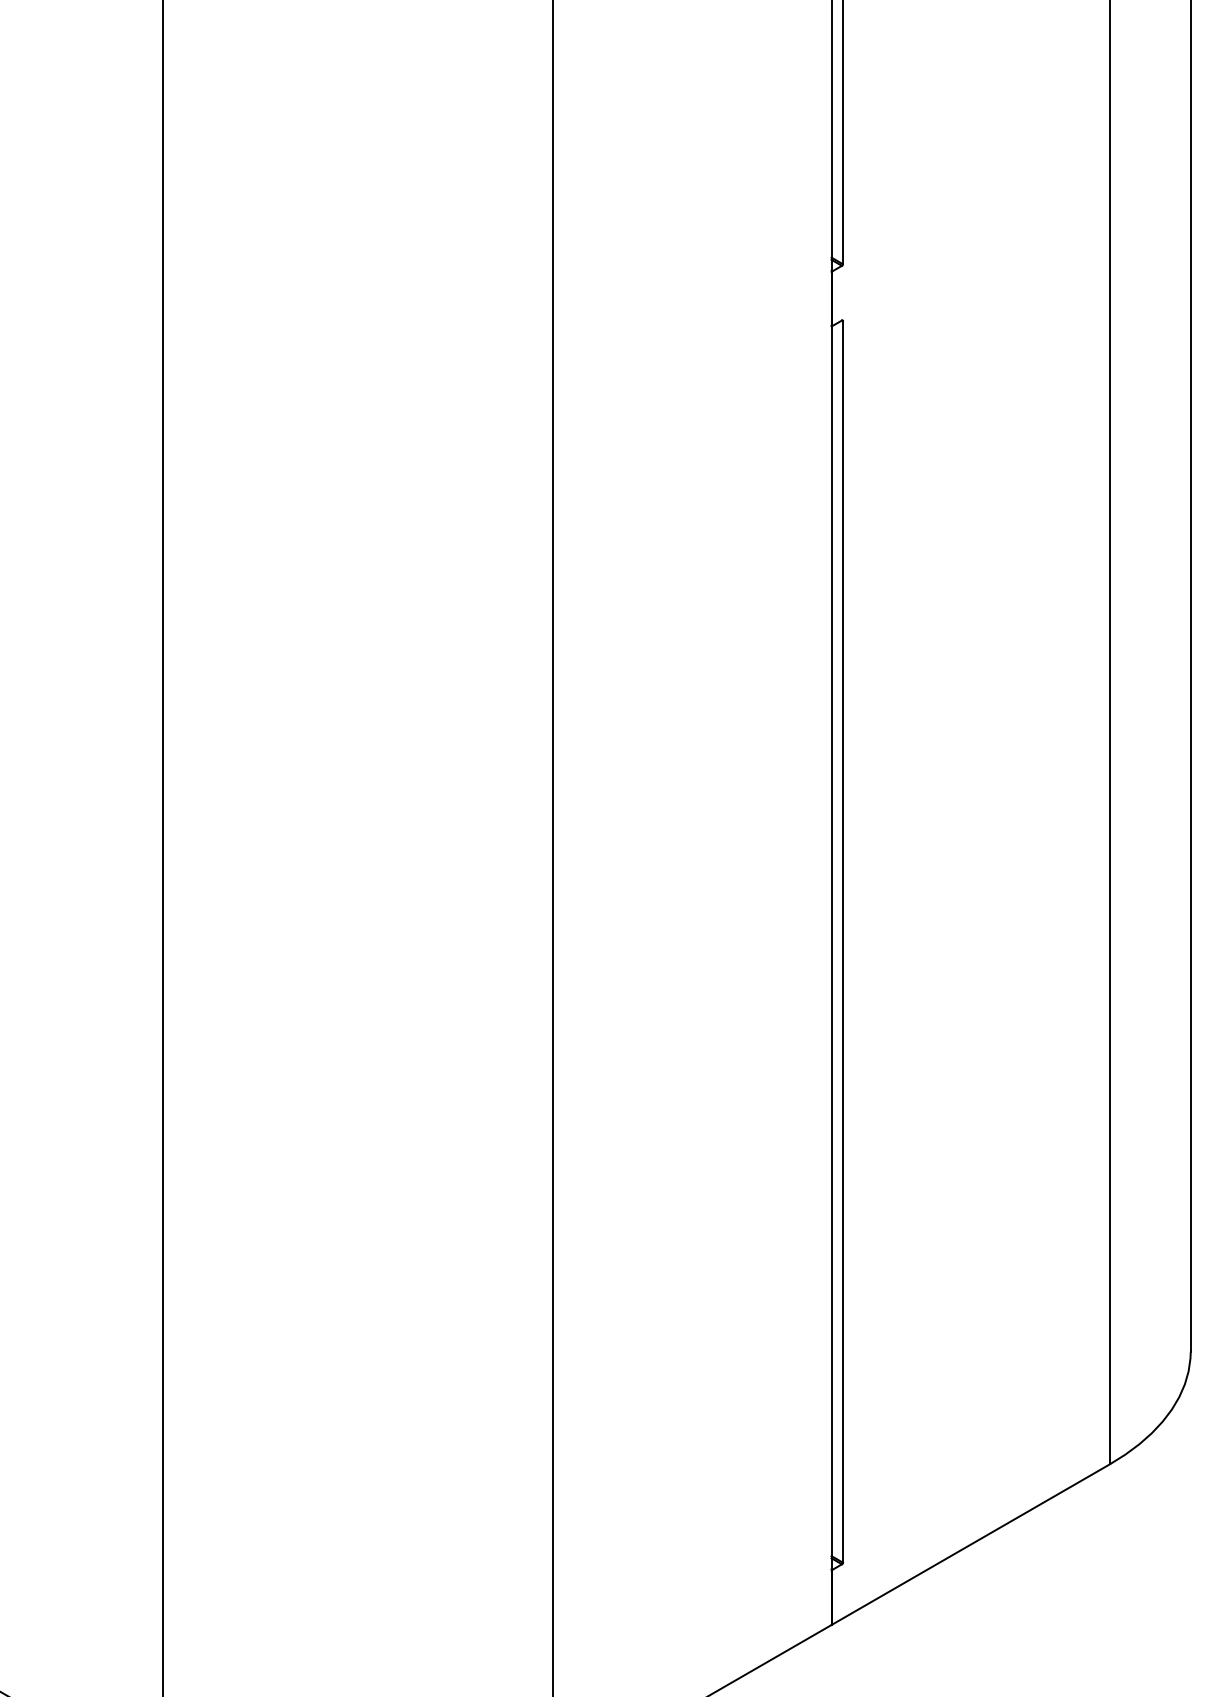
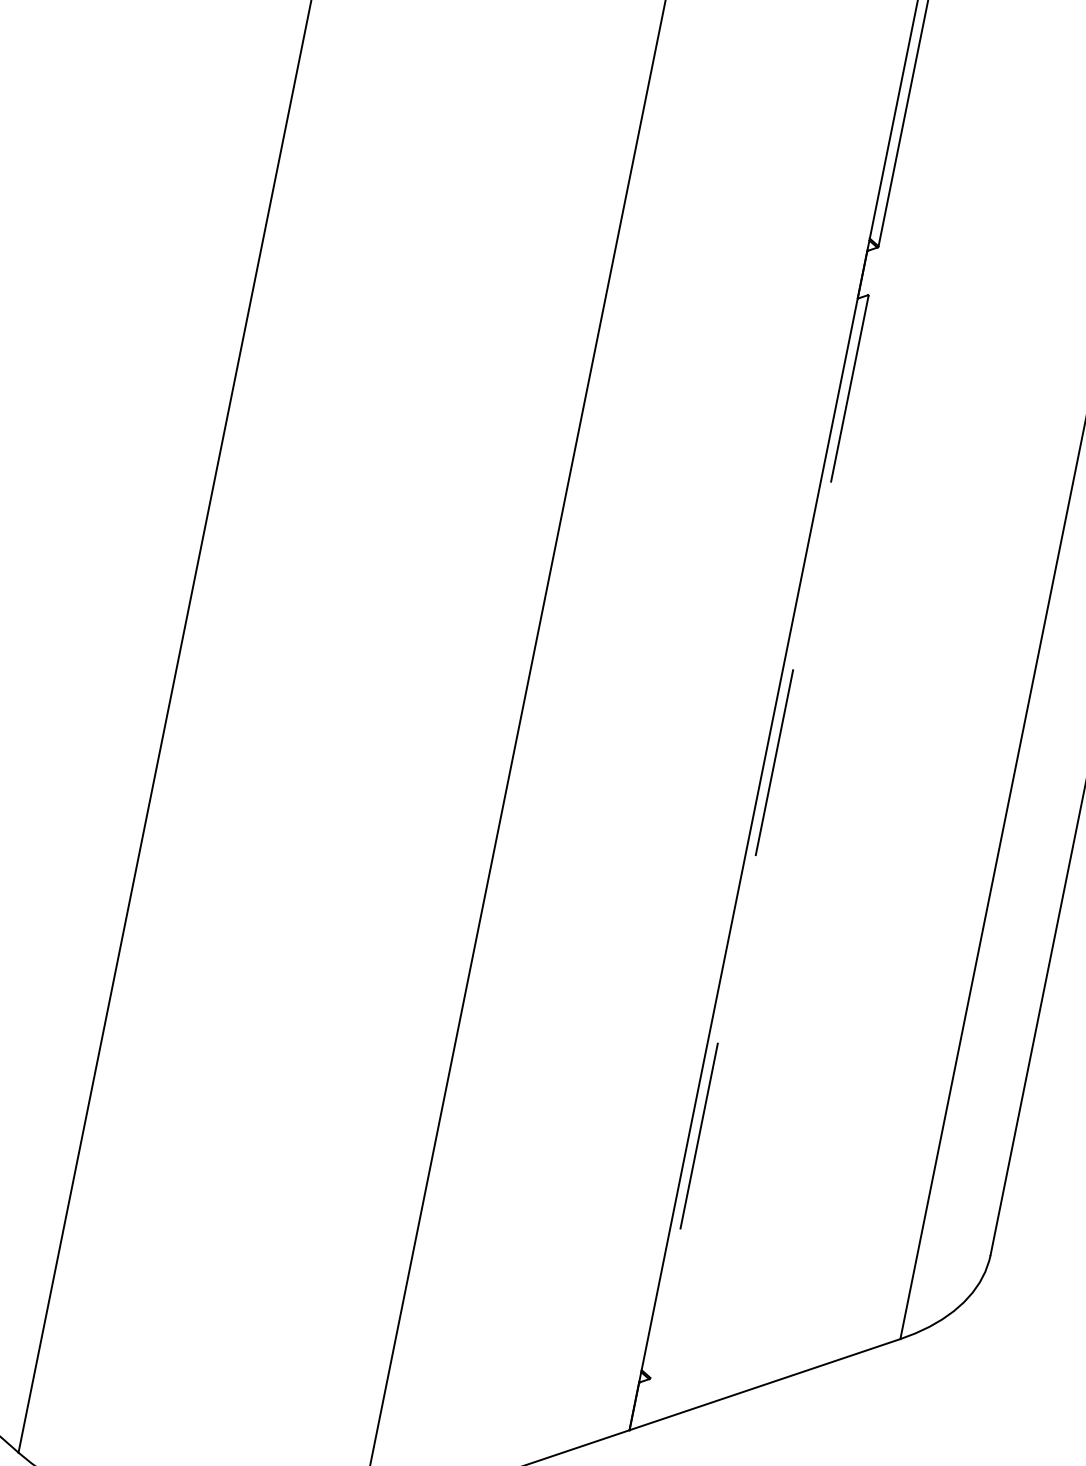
line: (842, 941) -> (759, 836), solid -> dashed

